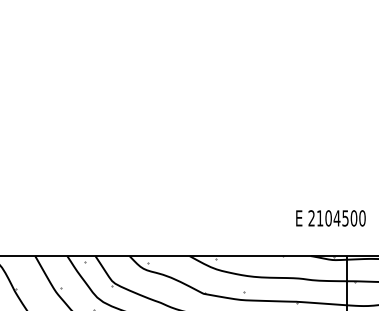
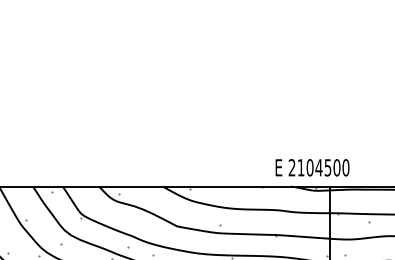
text: (330, 218) -> (312, 167), moved

